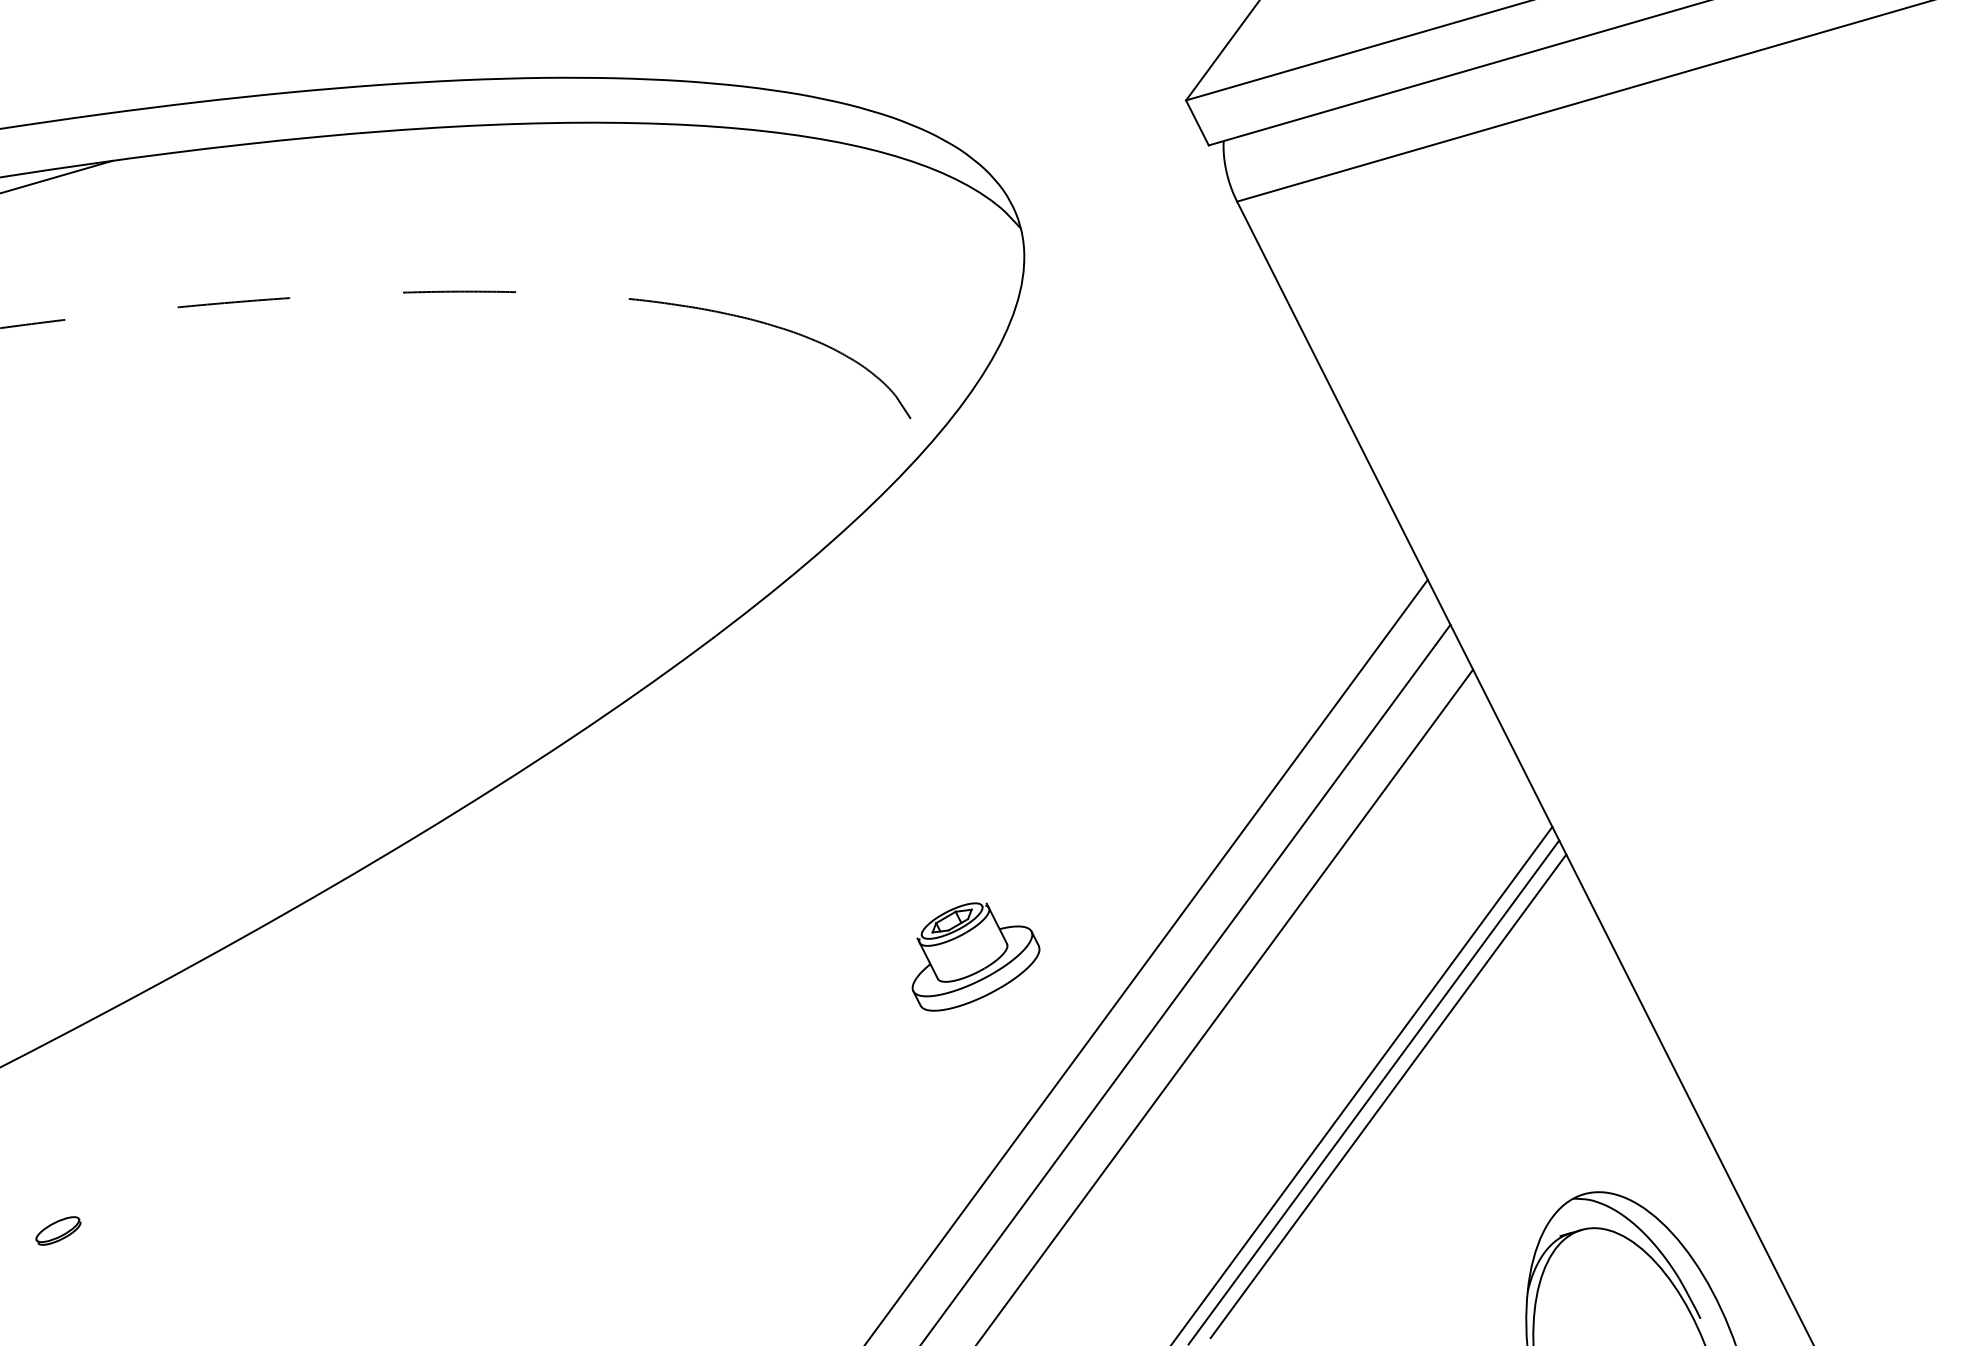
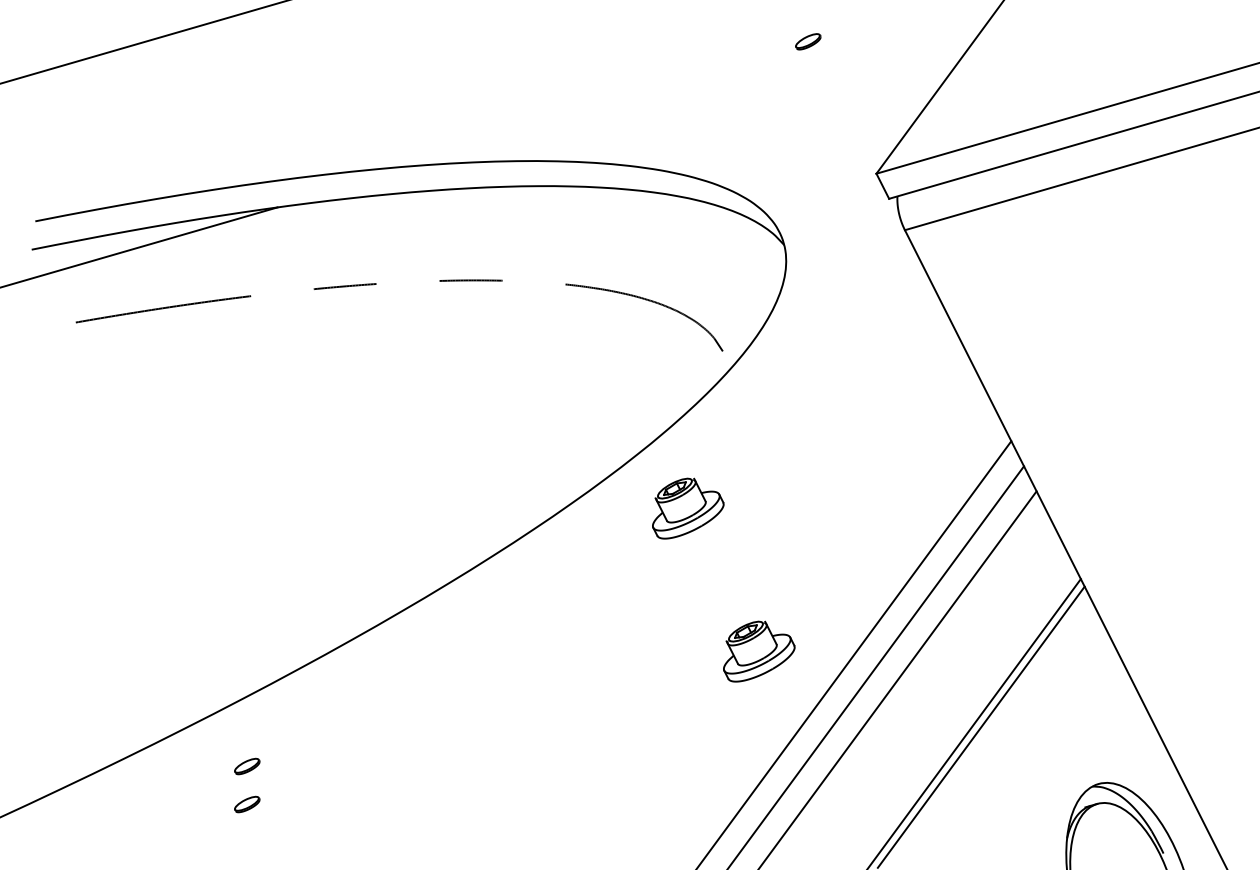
part: (849, 700) -> (688, 508), added
line: (1388, 1096) -> (989, 729), removed
part: (58, 1162) -> (247, 766), added

